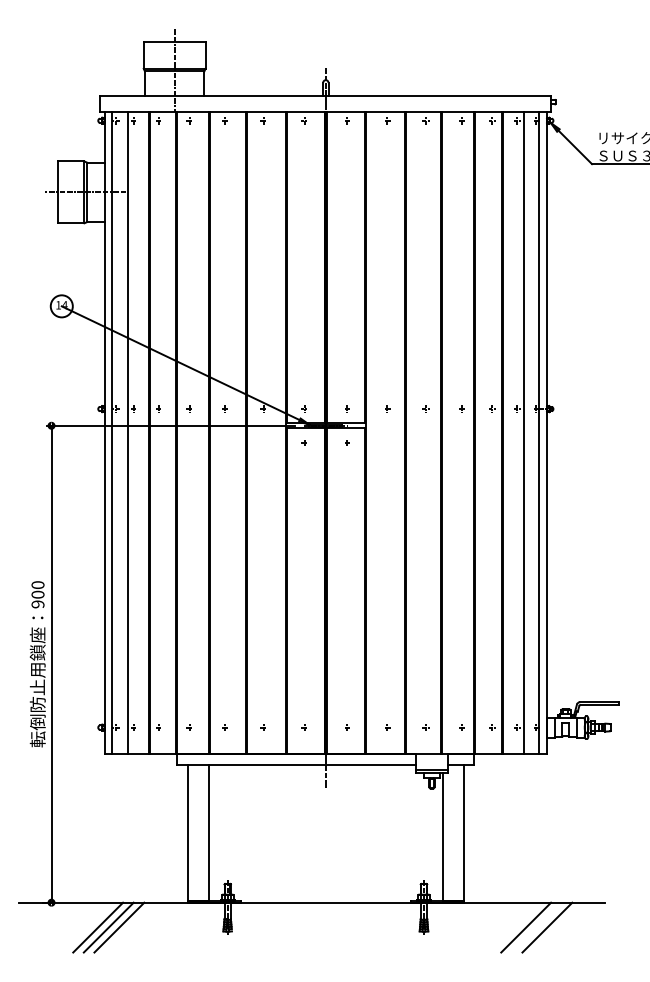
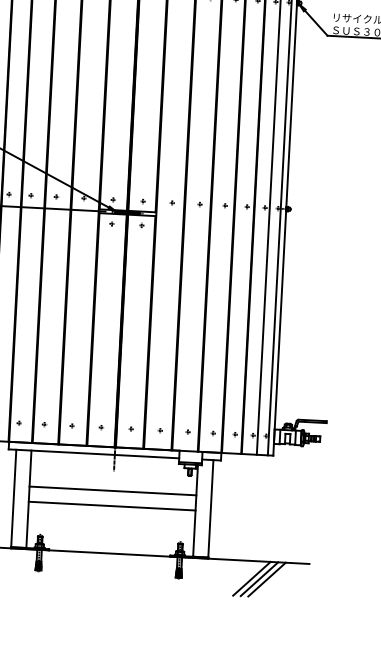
line: (325, 815) -> (112, 491), added
line: (325, 836) -> (111, 506), added
line: (536, 927) -> (259, 579), added

